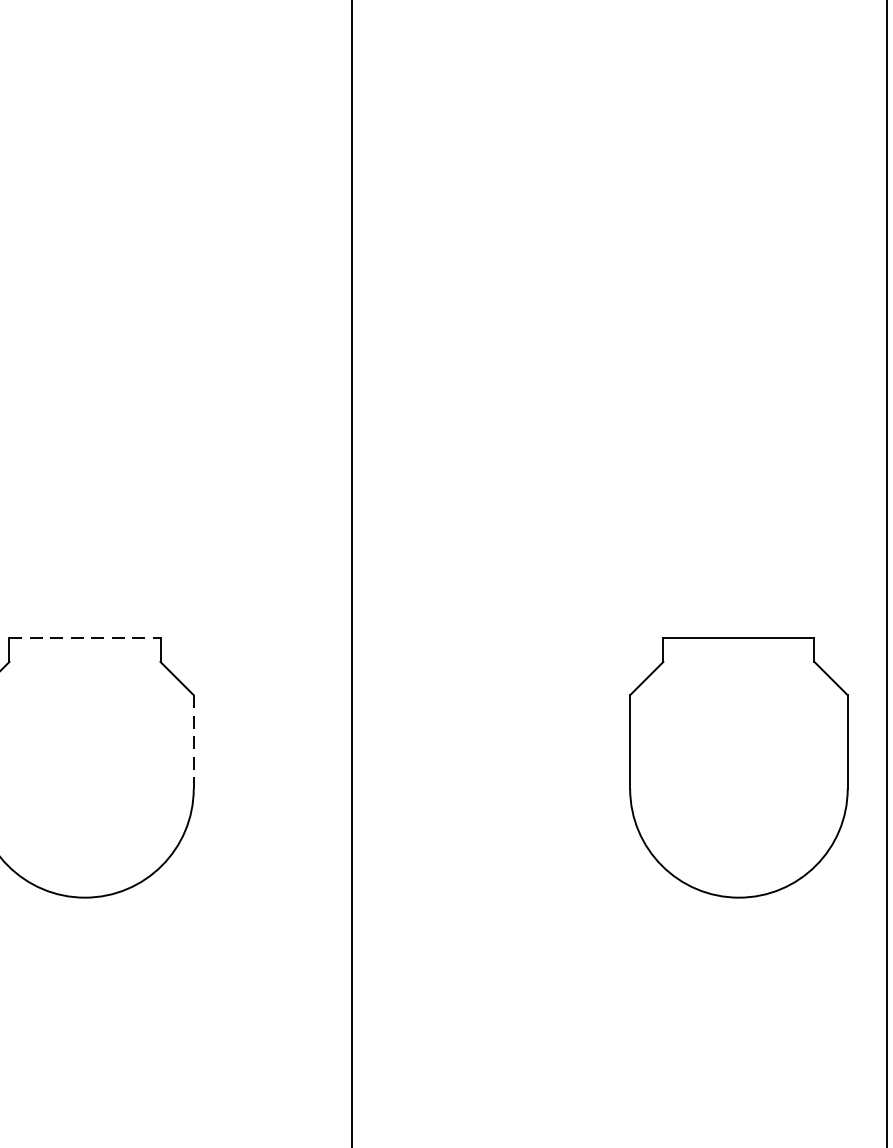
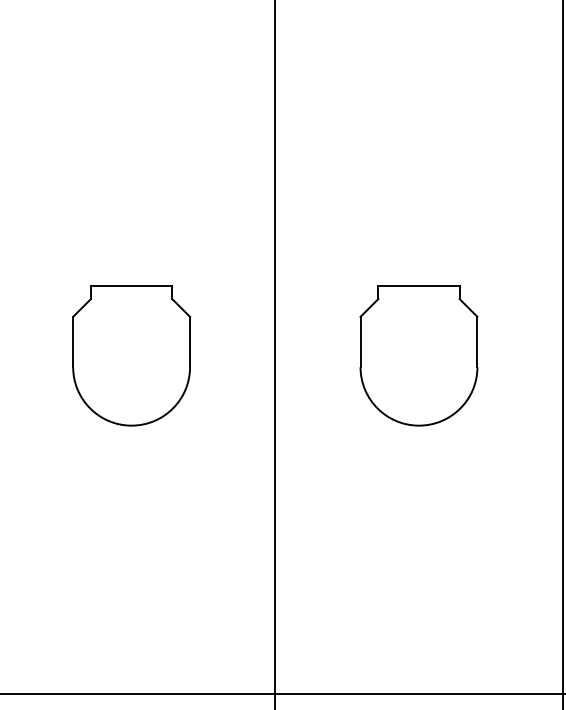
line: (84, 638) -> (131, 286), dashed -> solid
line: (194, 742) -> (190, 342), dashed -> solid
part: (738, 767) -> (418, 355), moved

